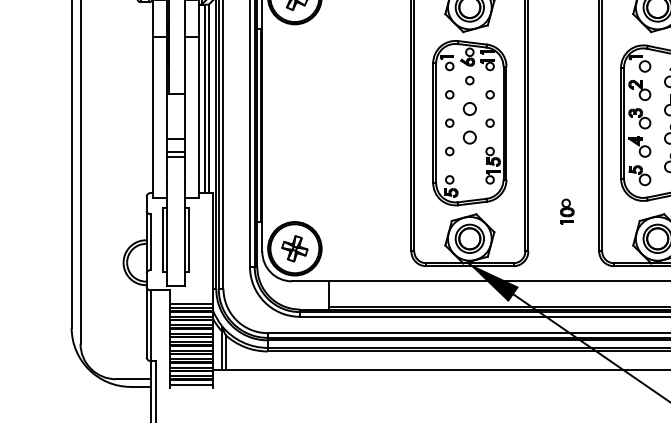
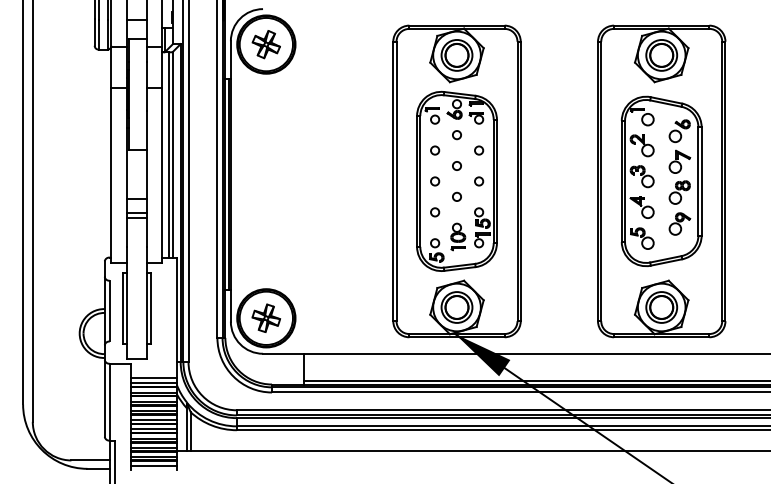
circle: (469, 108) -> (456, 165), size x0.62
circle: (469, 136) -> (456, 196), size x0.62
part: (567, 211) -> (458, 236), moved

